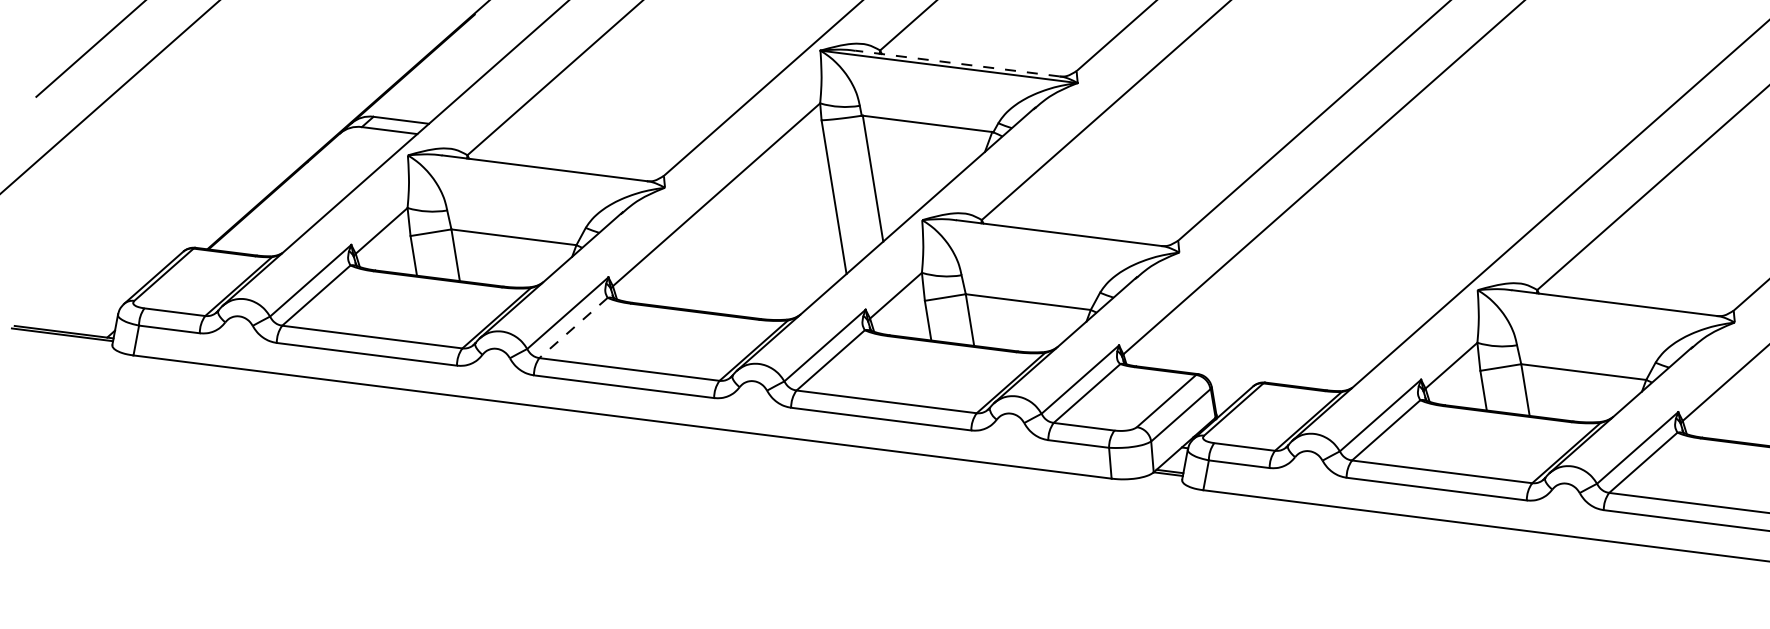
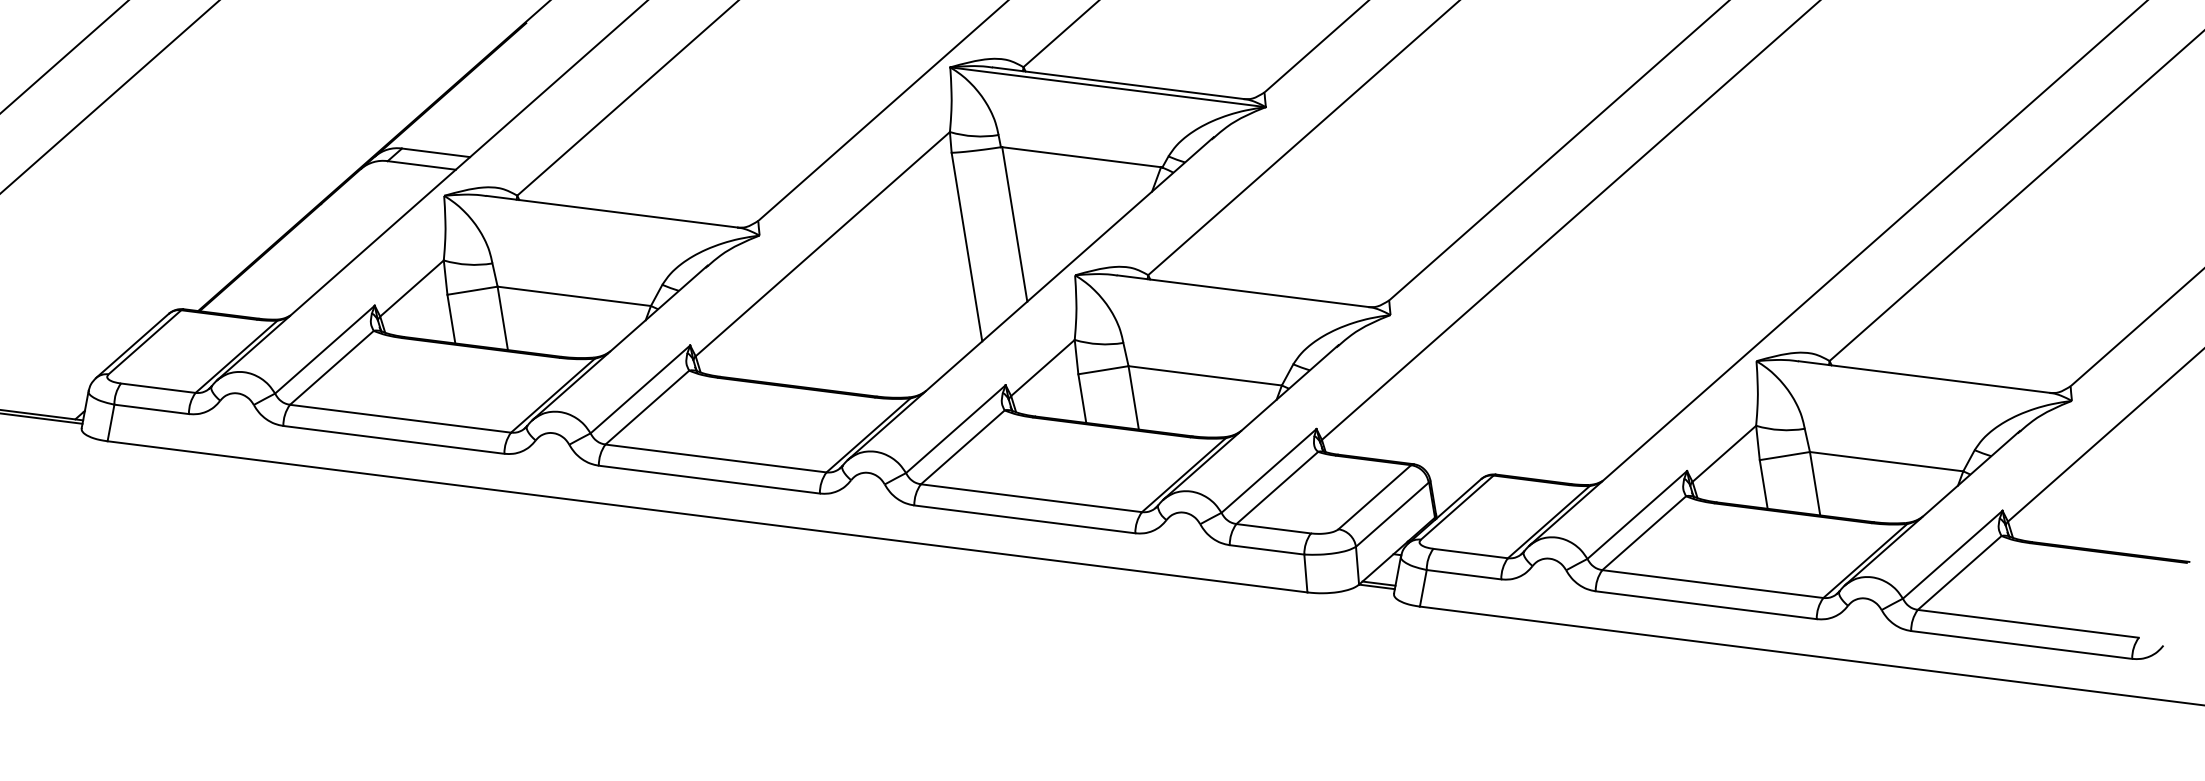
line: (956, 63) -> (1117, 83), dashed -> solid
line: (573, 327) -> (647, 407), dashed -> solid

